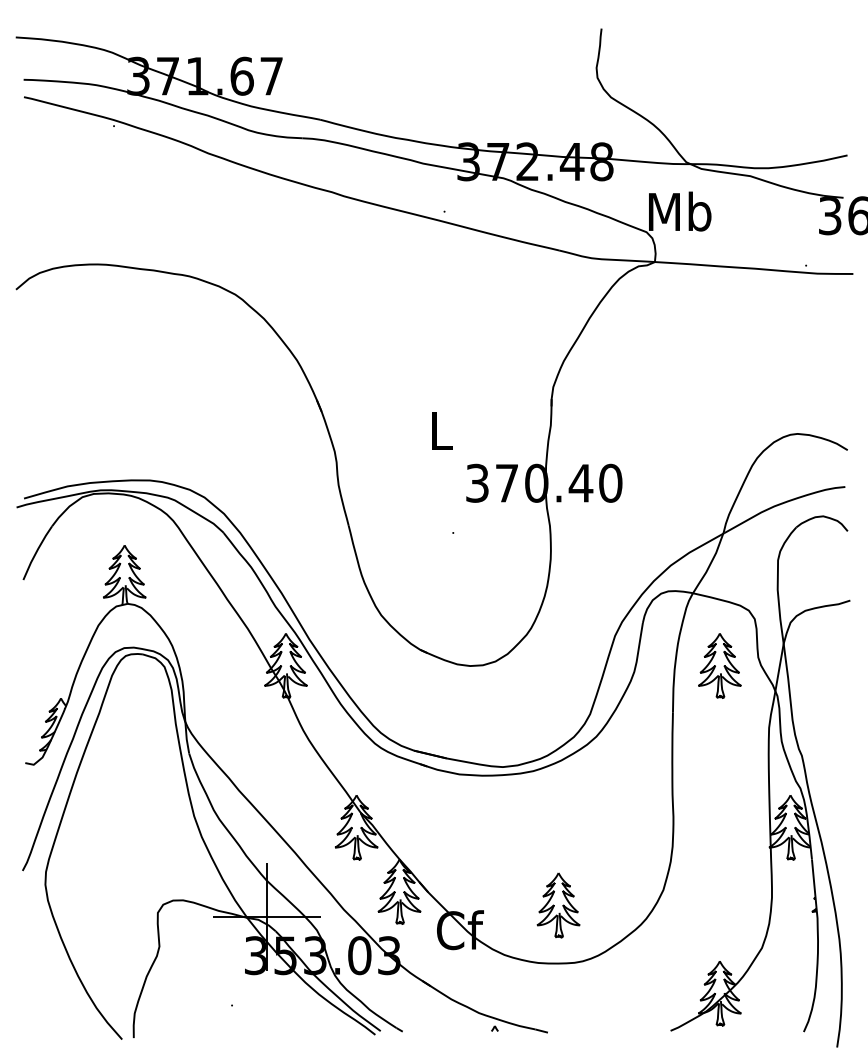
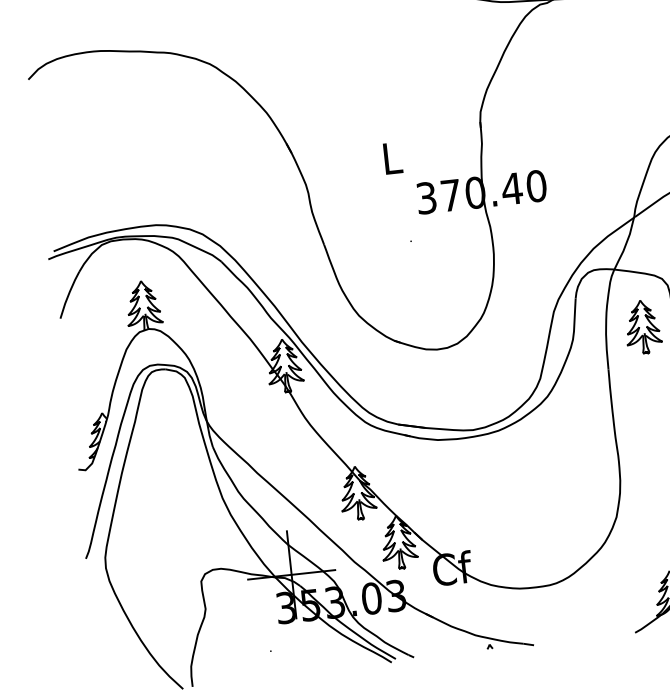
part: (558, 905) -> (531, 539), removed

